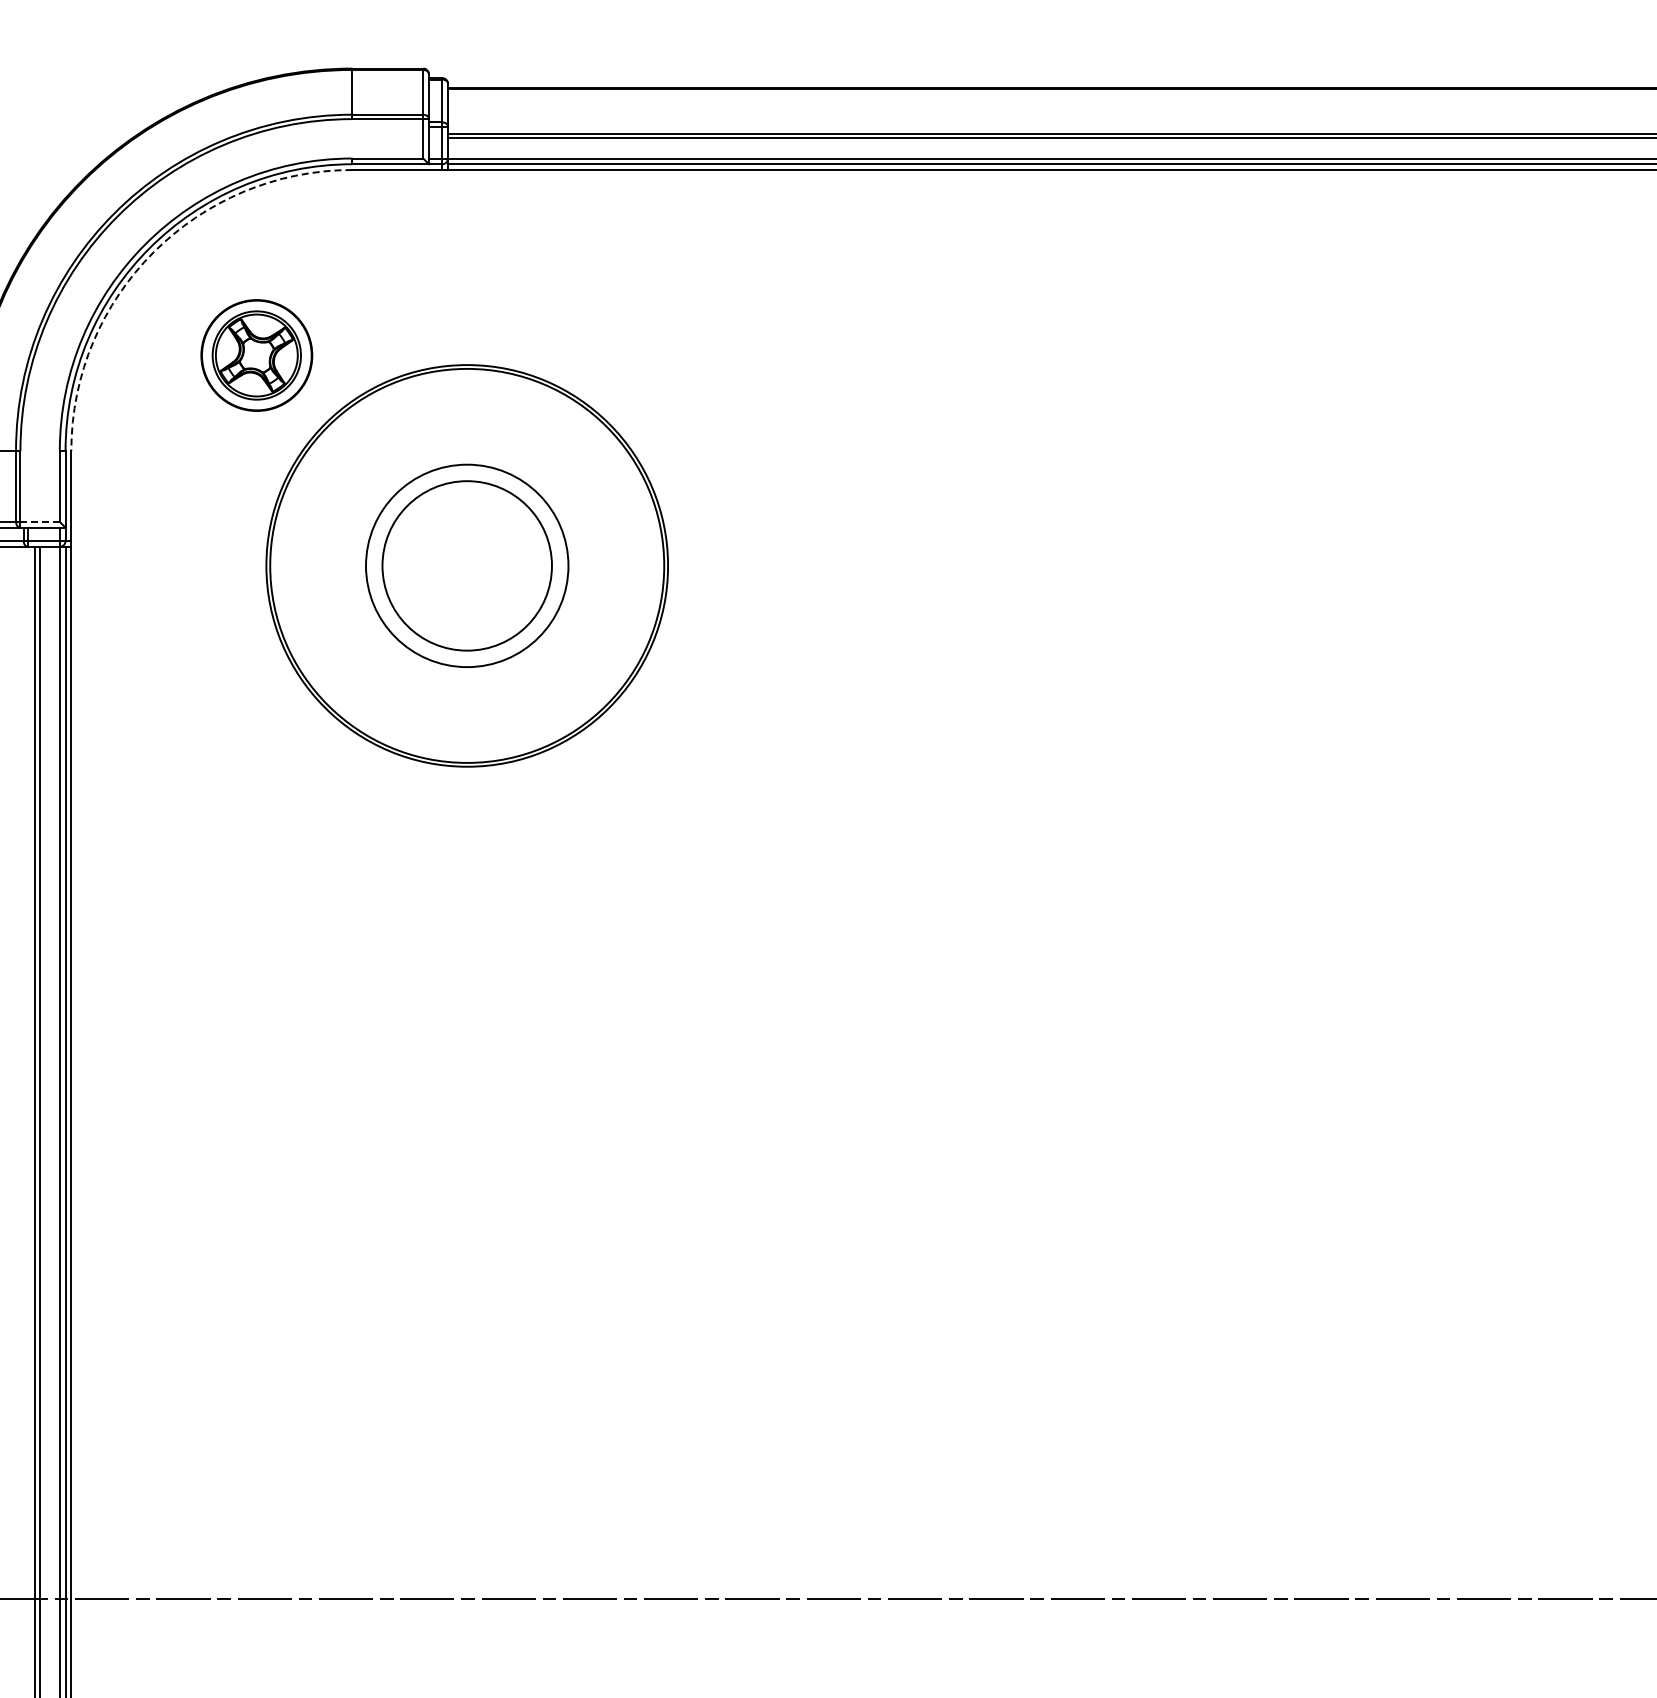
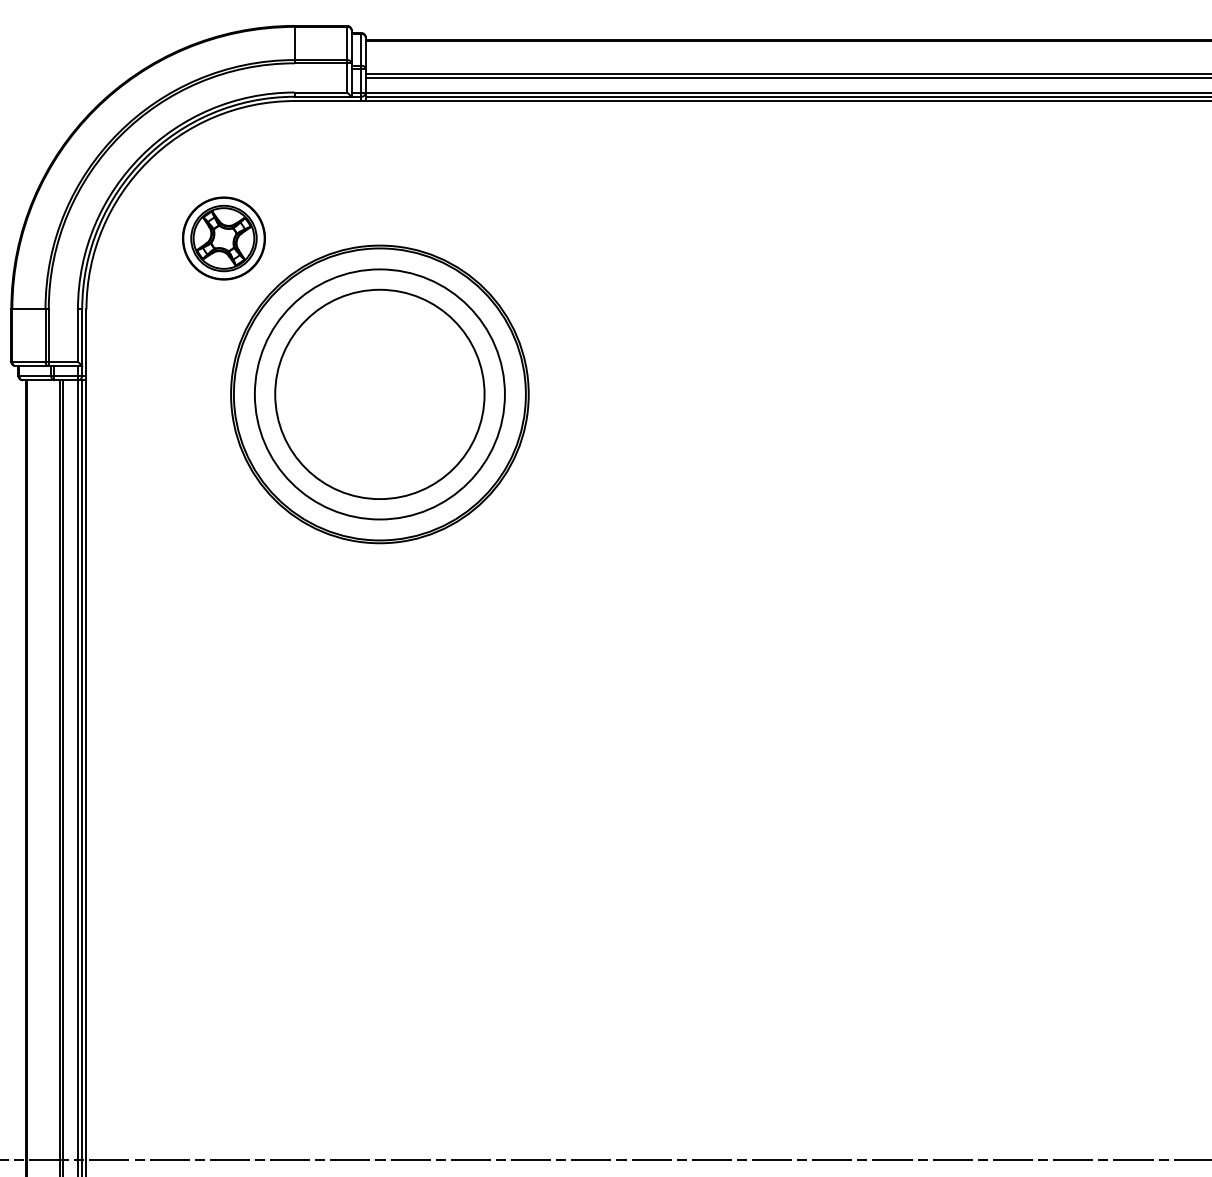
arc: (153, 252) -> (147, 162), dashed -> solid
line: (40, 521) -> (63, 361), dashed -> solid
circle: (466, 565) -> (379, 394), size x1.67
circle: (467, 565) -> (380, 394), size x1.67

